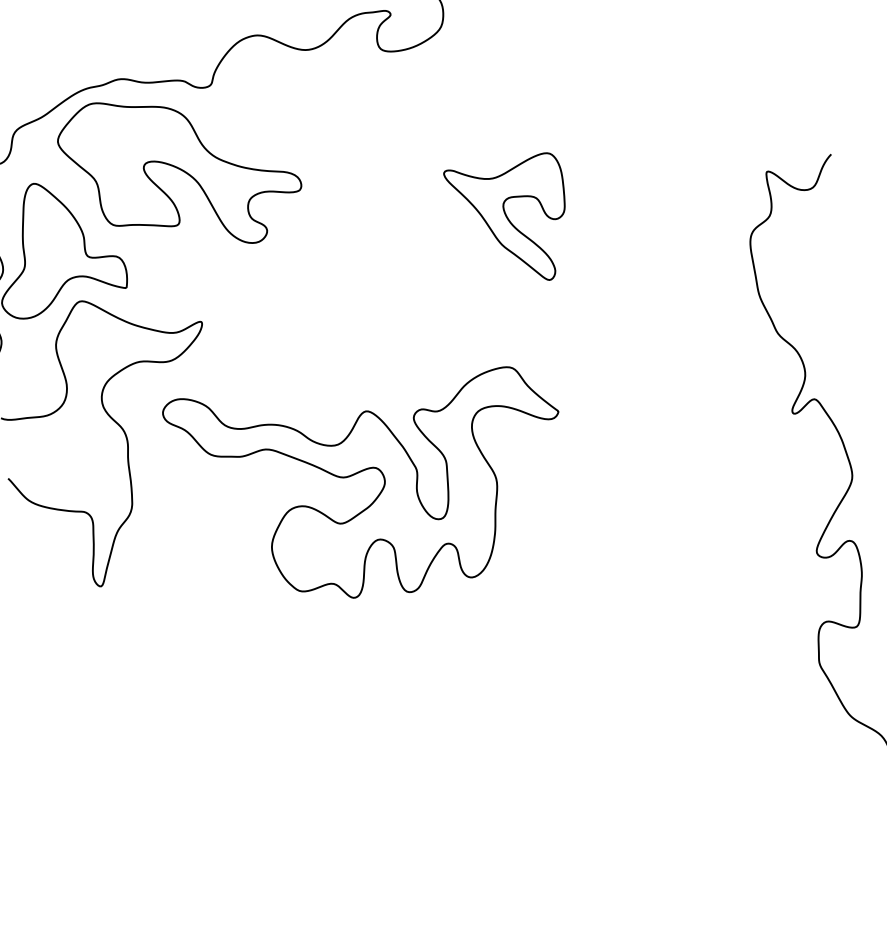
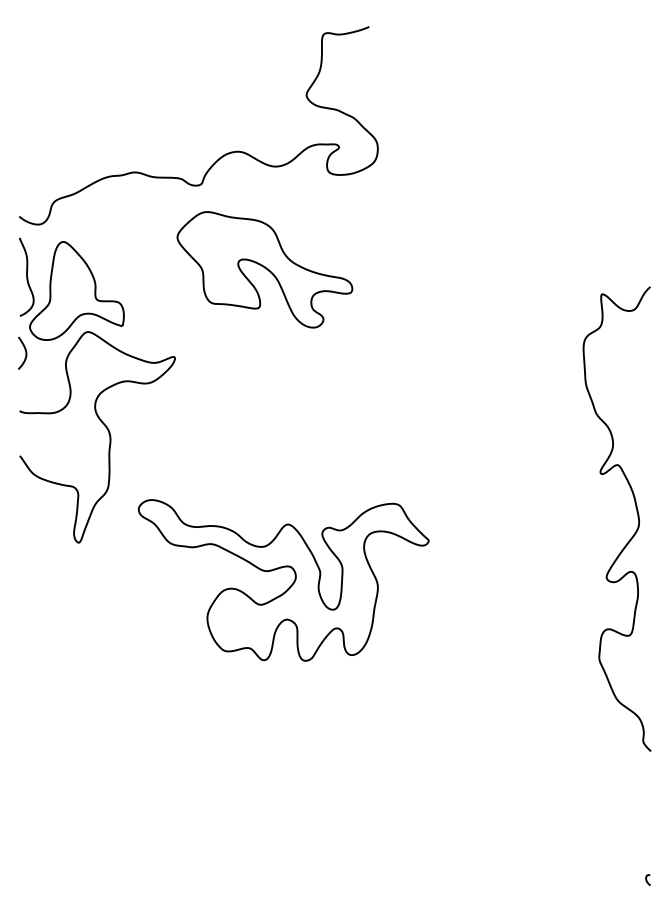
part: (180, 172) -> (264, 269), moved
part: (508, 220) -> (408, 308), removed
part: (377, 494) -> (289, 586), moved

